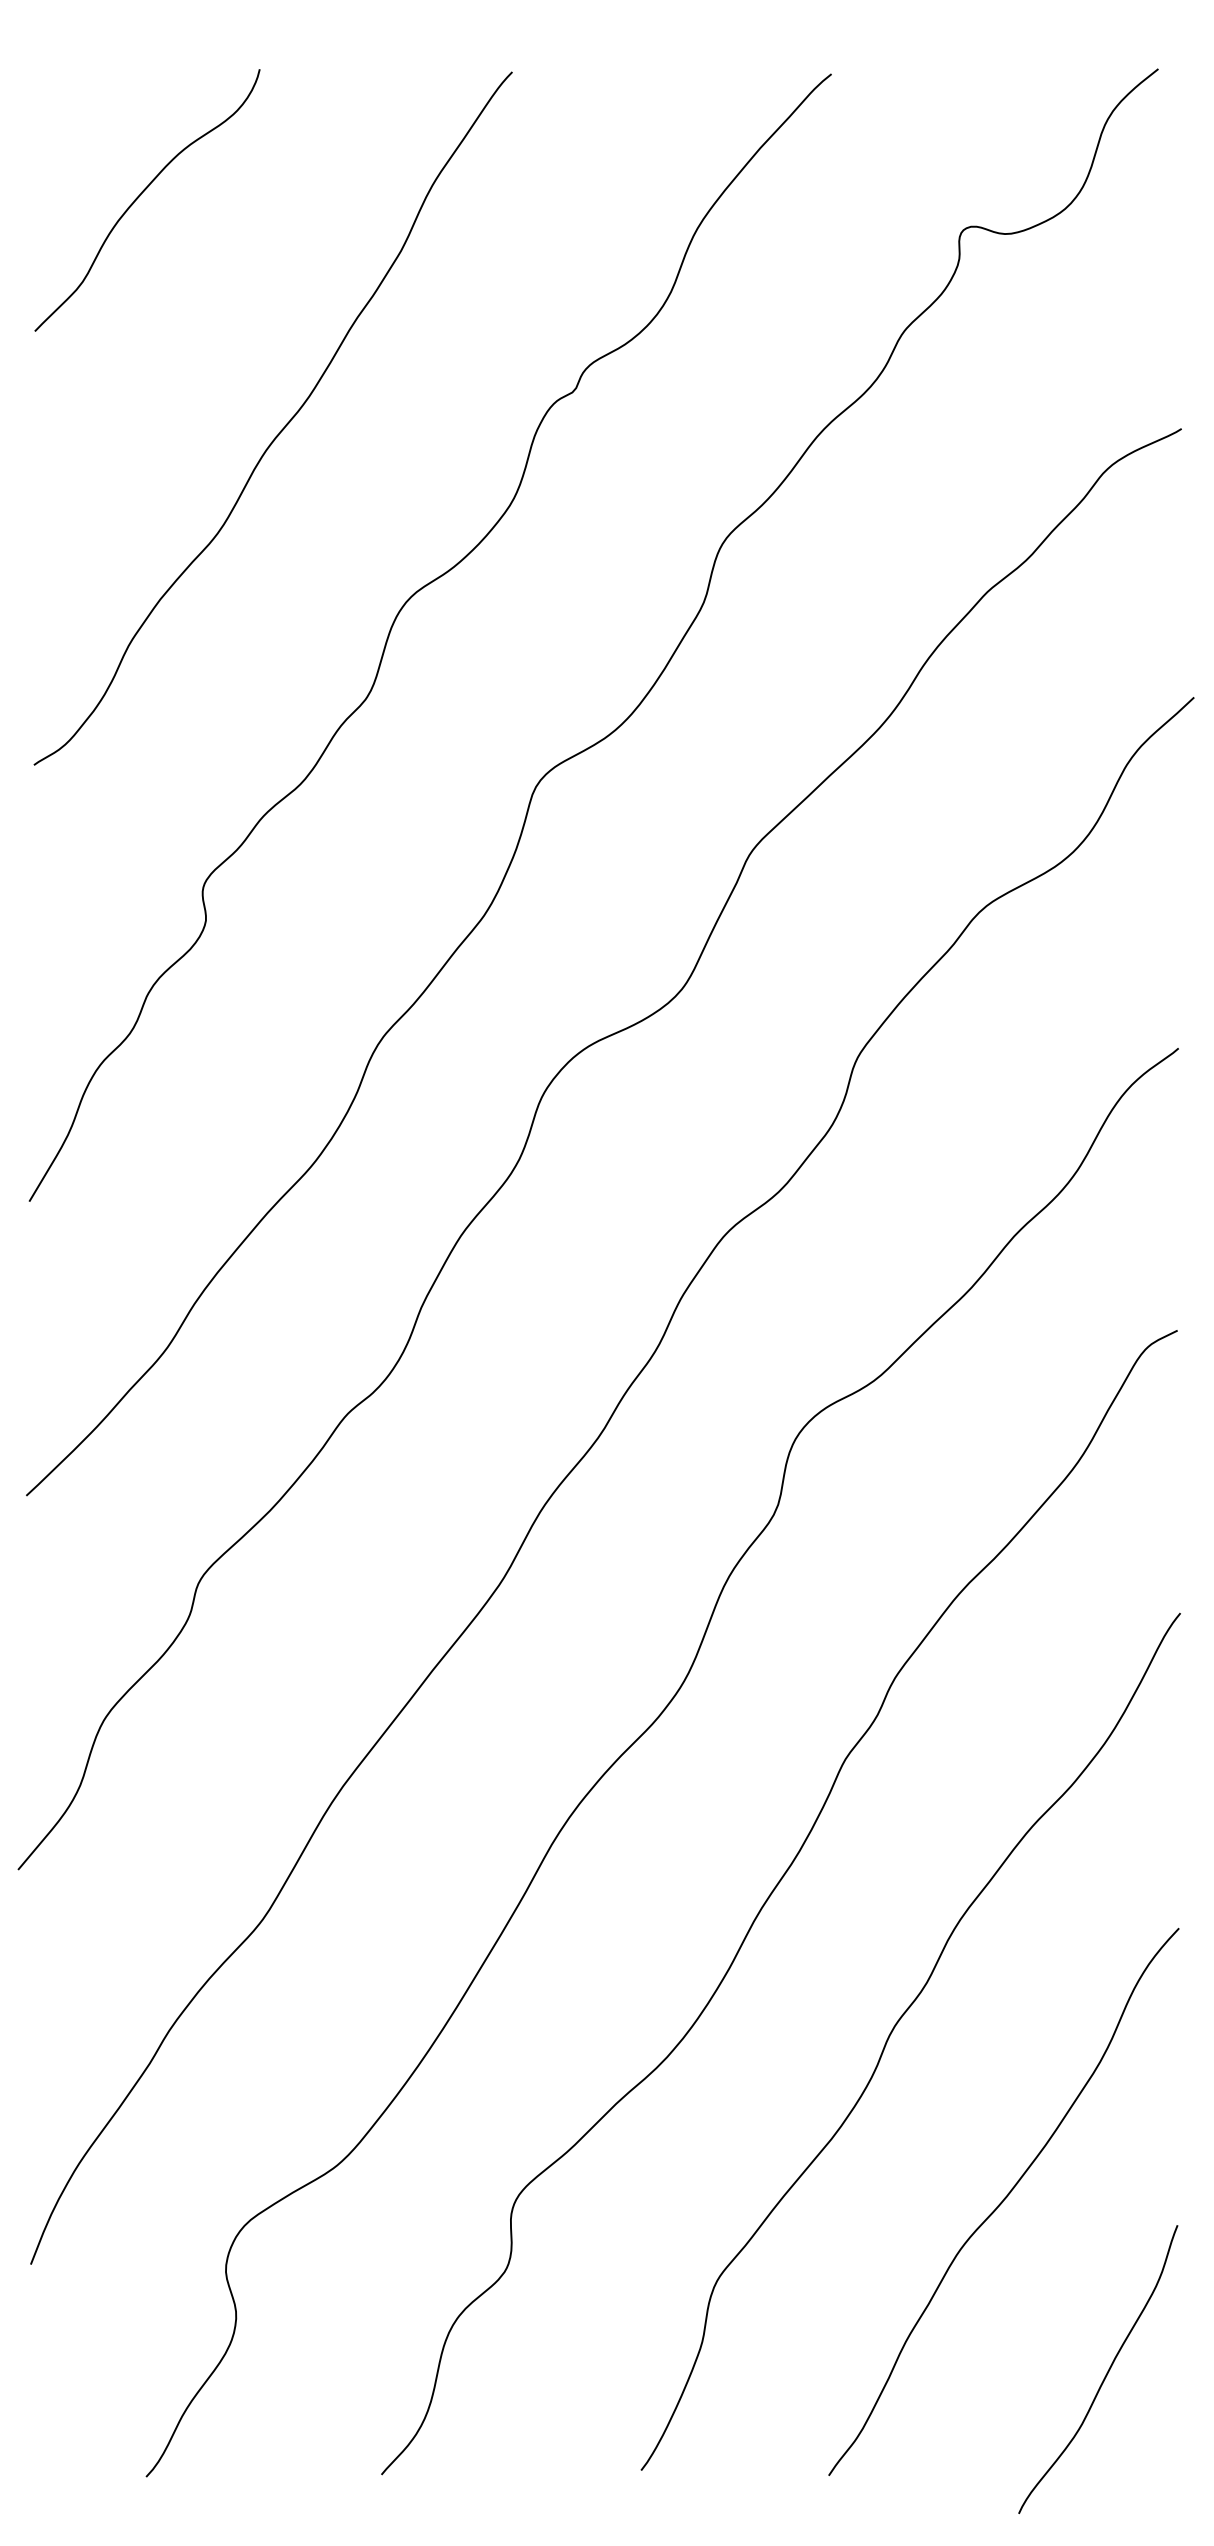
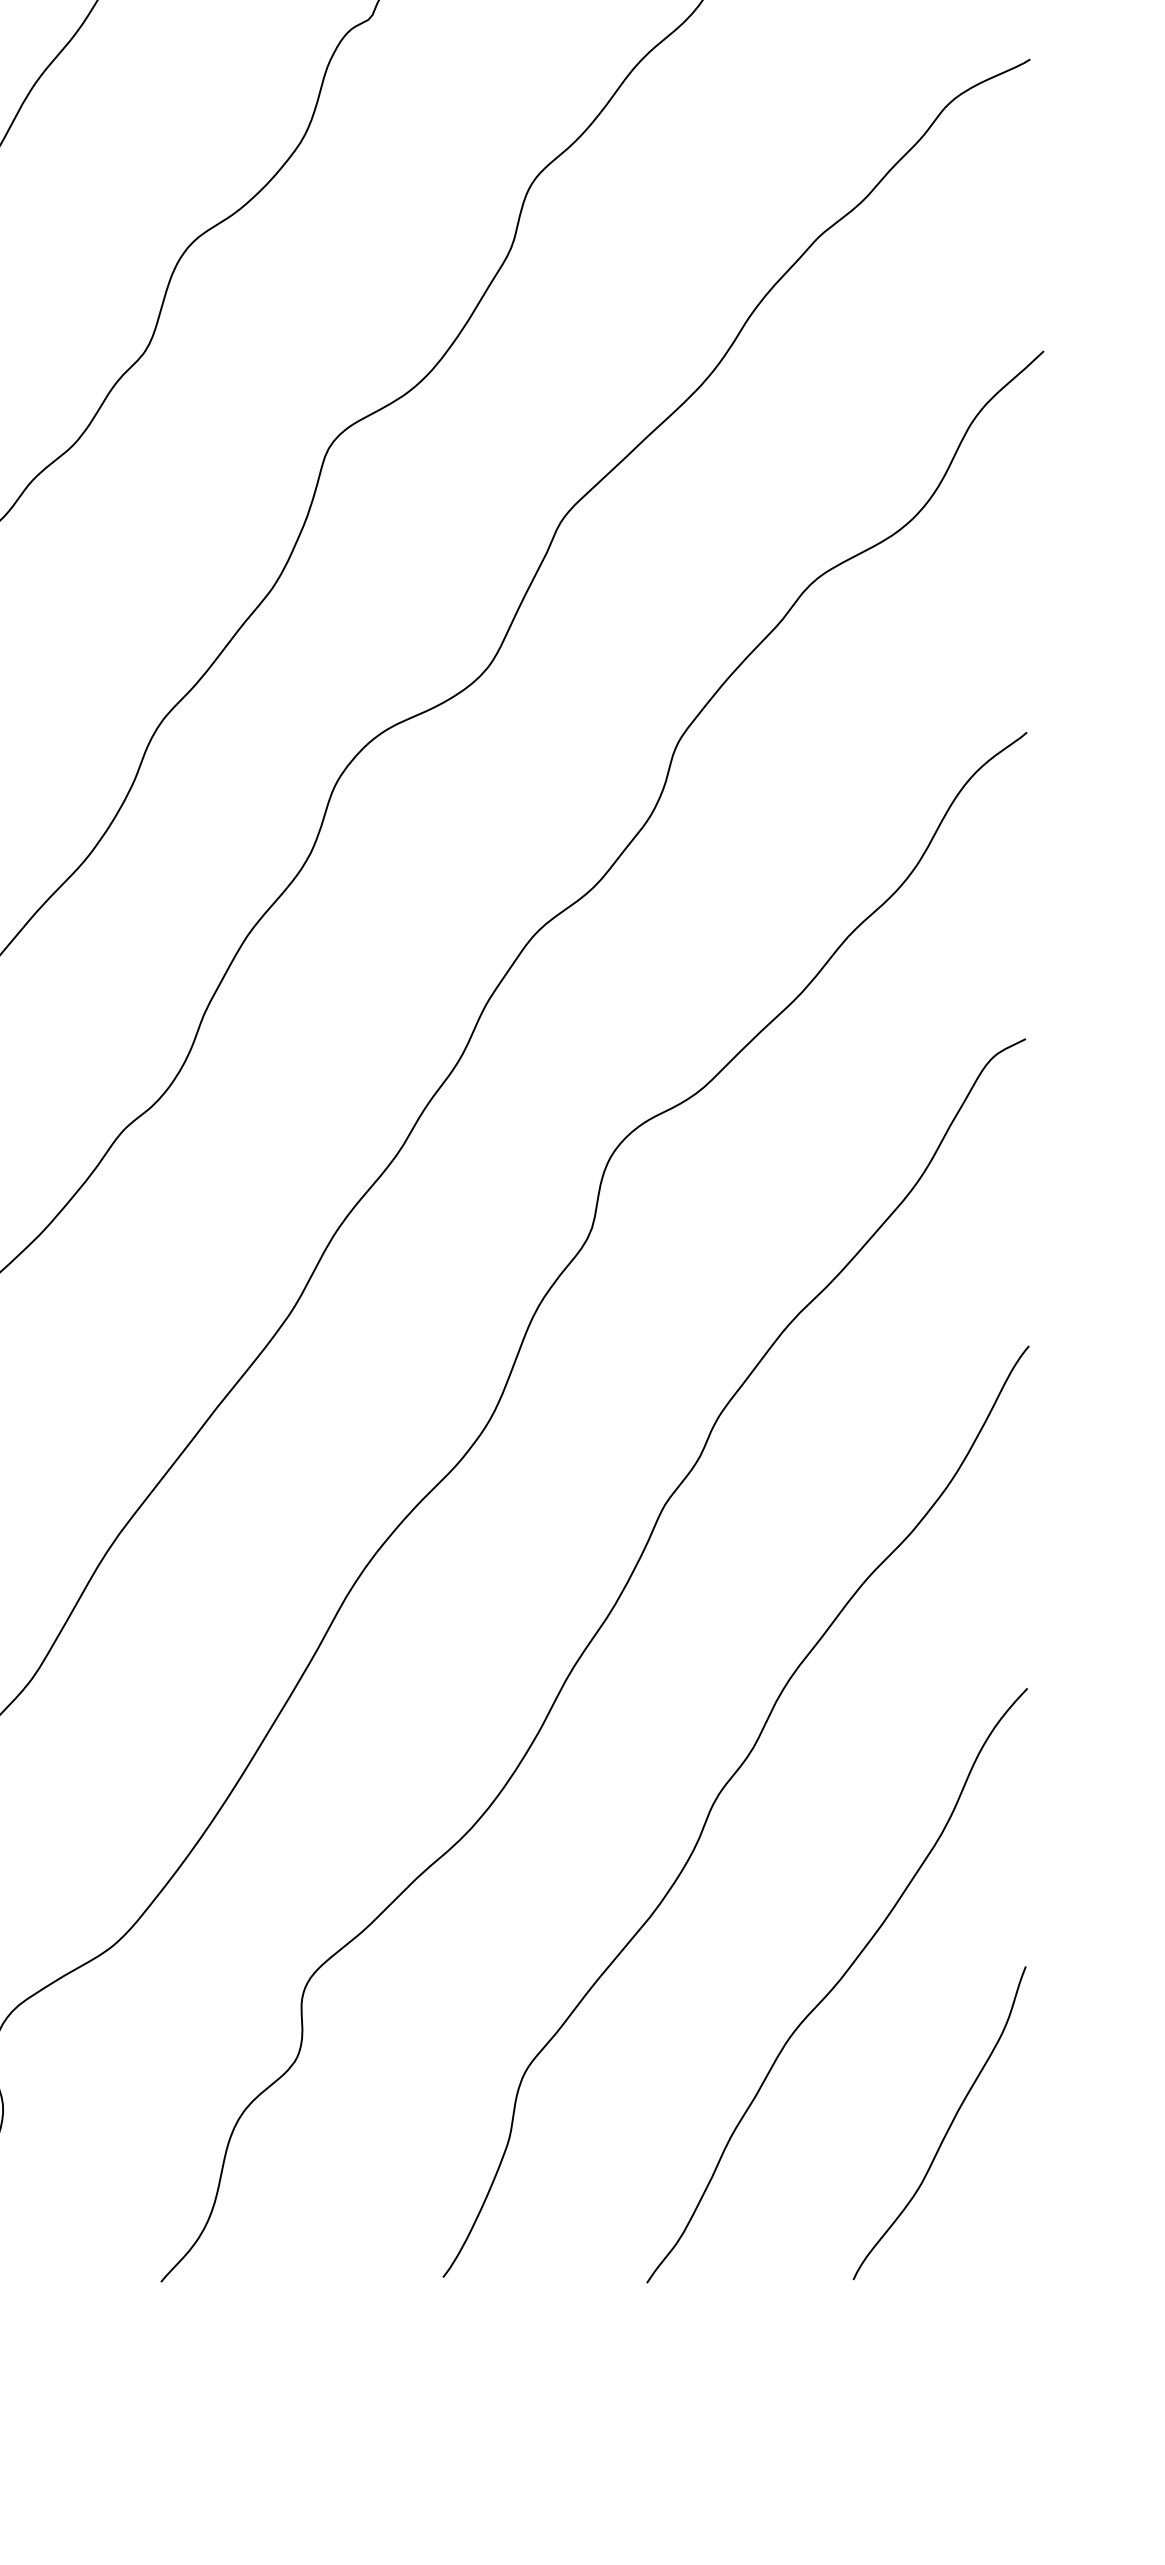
curve: (1106, 2372) -> (948, 2126), moved

